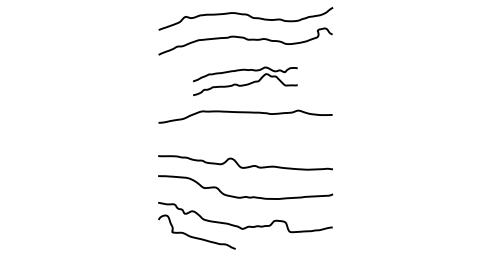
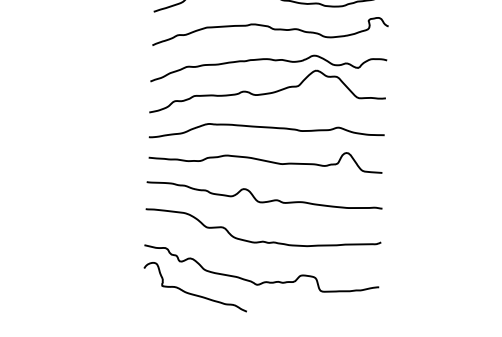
part: (245, 81) -> (268, 85), size x1.67
curve: (245, 136) -> (265, 160), added

